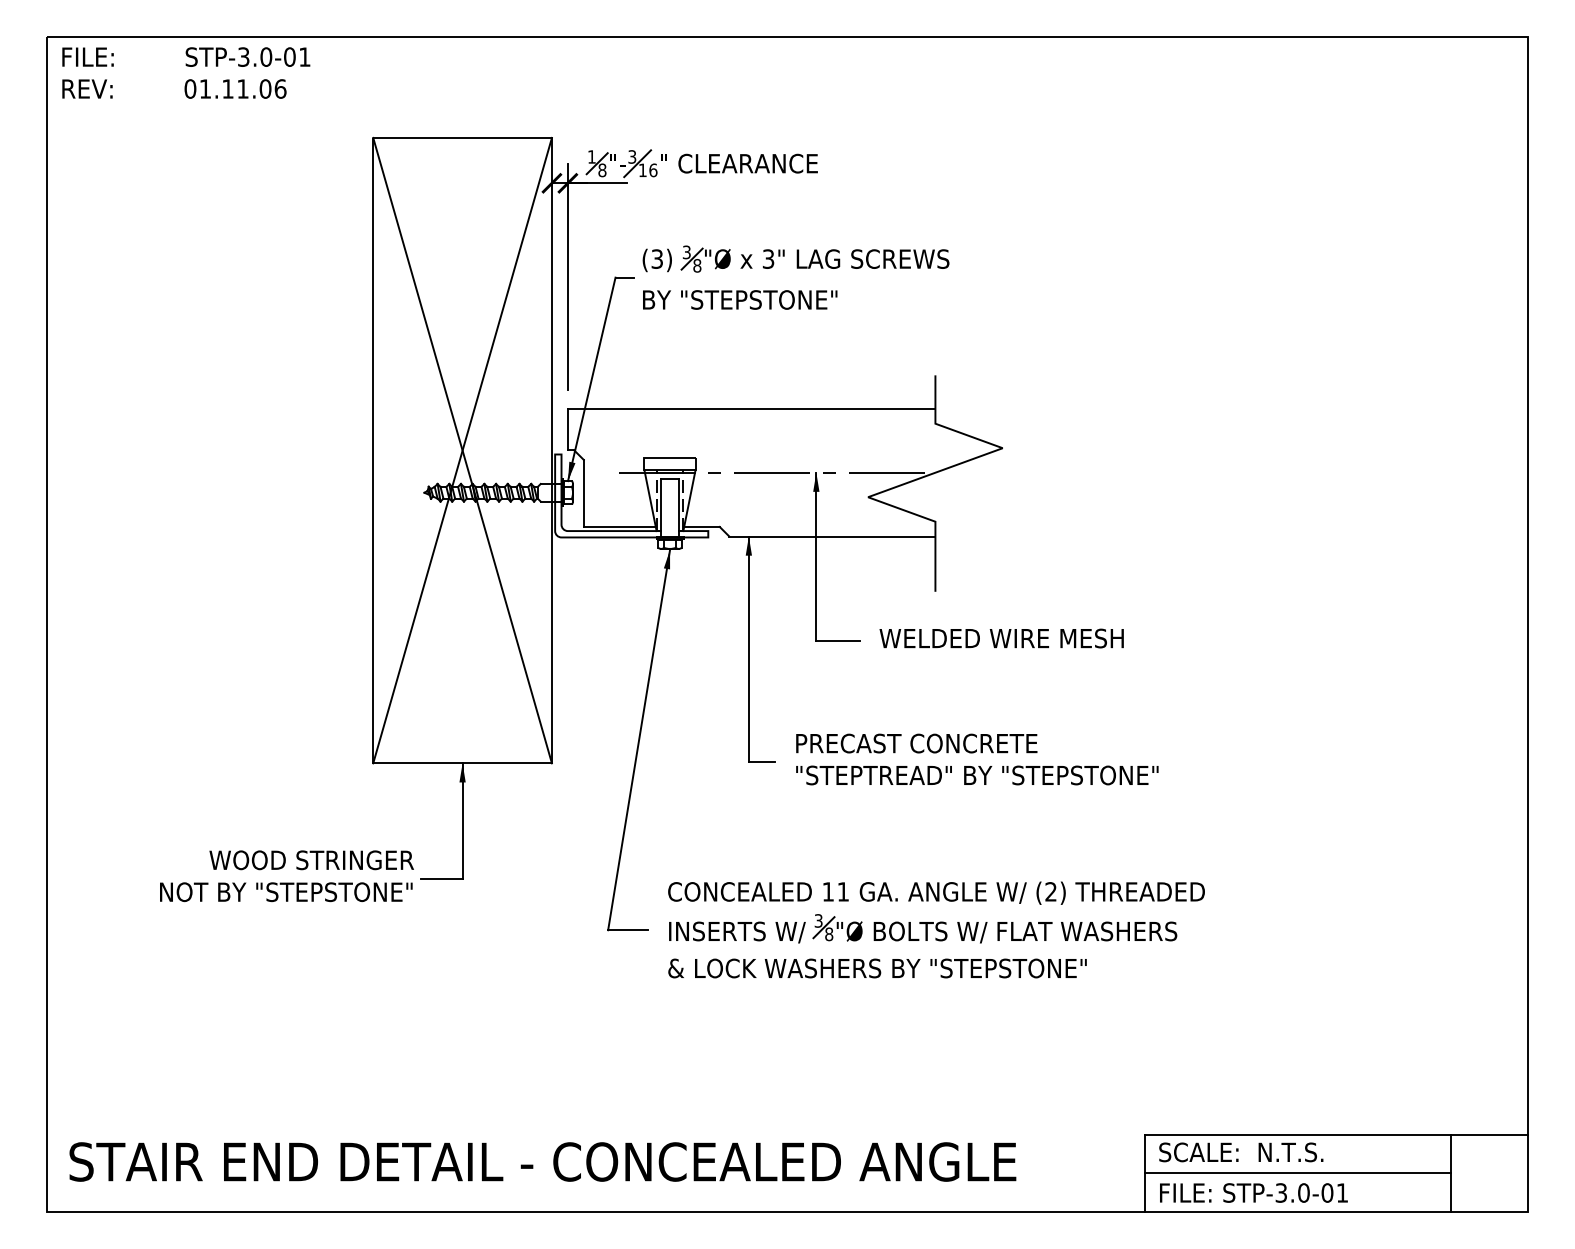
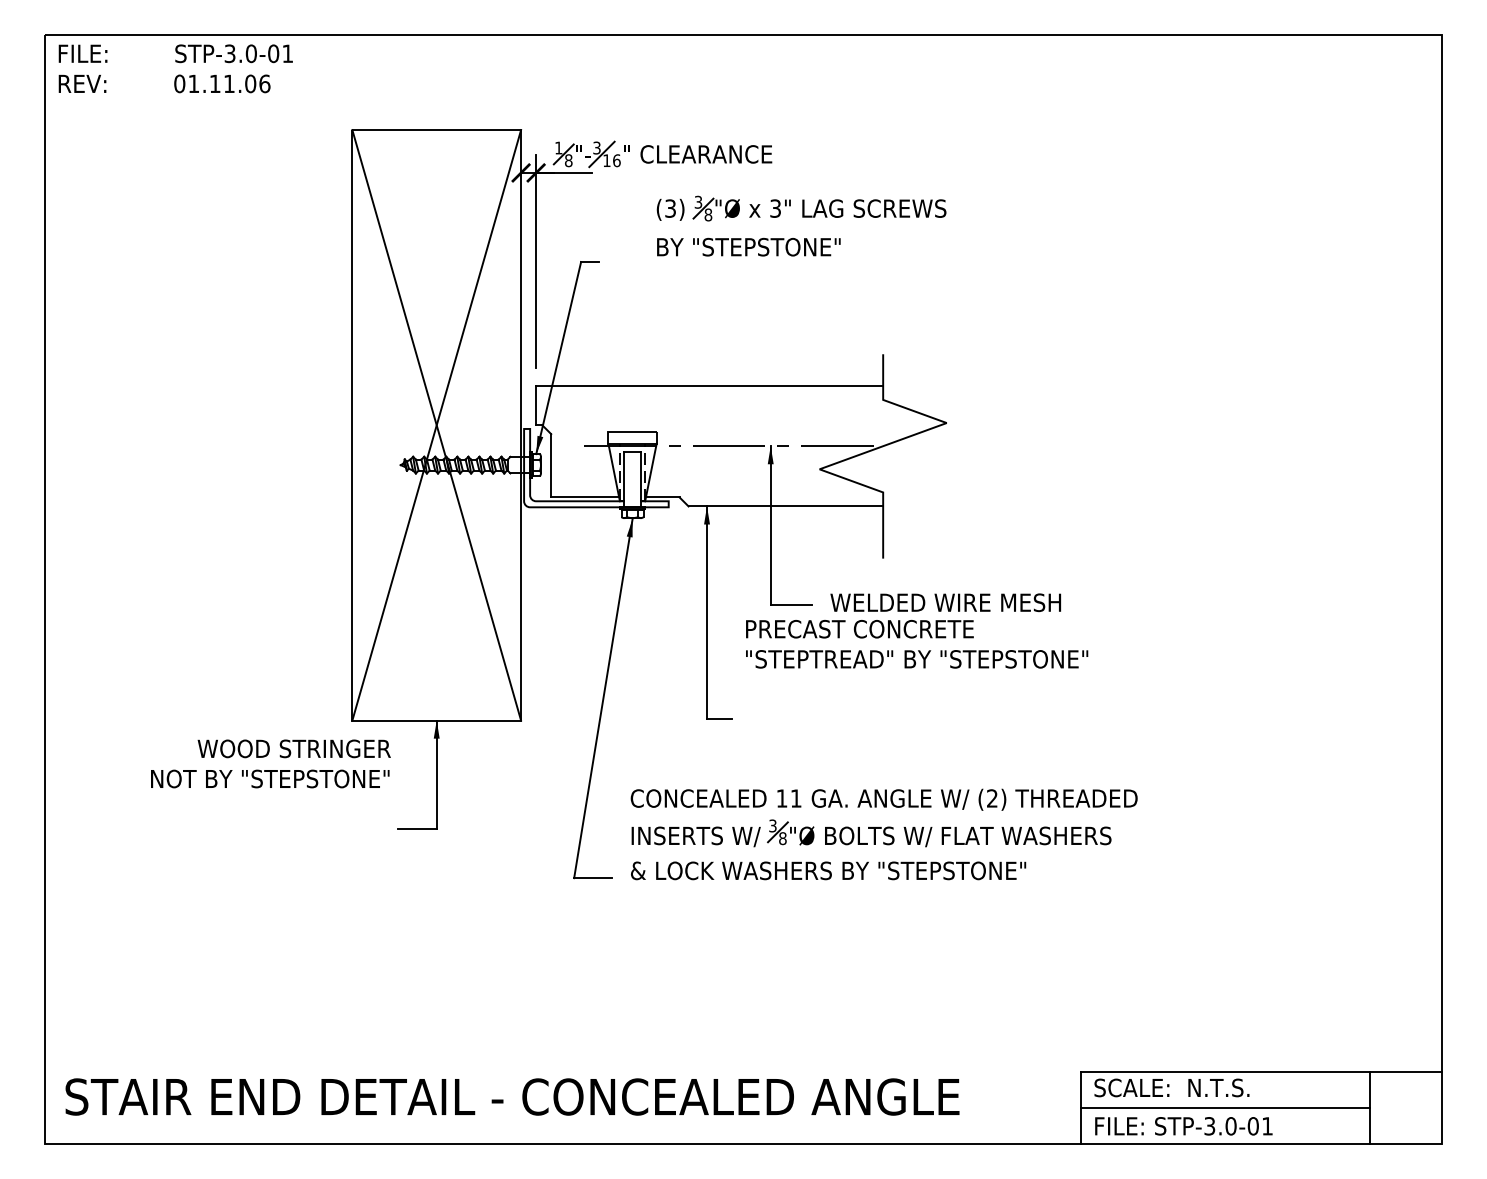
part: (796, 268) -> (802, 217), moved
text: (977, 759) -> (917, 644), moved
text: (286, 876) -> (270, 764), moved
part: (936, 929) -> (884, 834), moved

